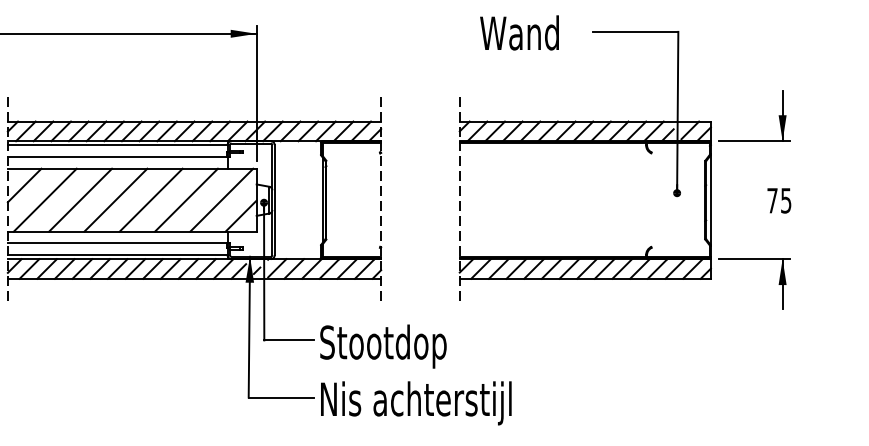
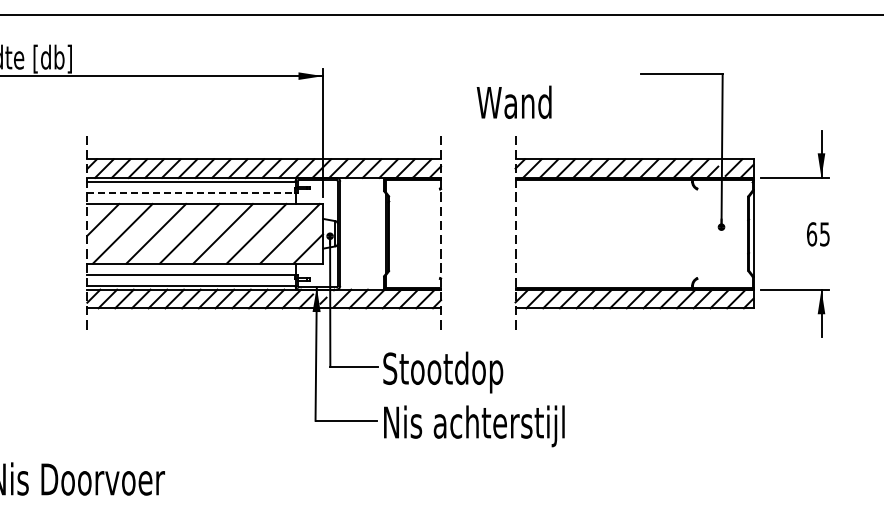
text: (518, 32) -> (513, 101), moved
line: (116, 156) -> (190, 192), solid -> dashed
text: (773, 200) -> (812, 234), 75 -> 65

